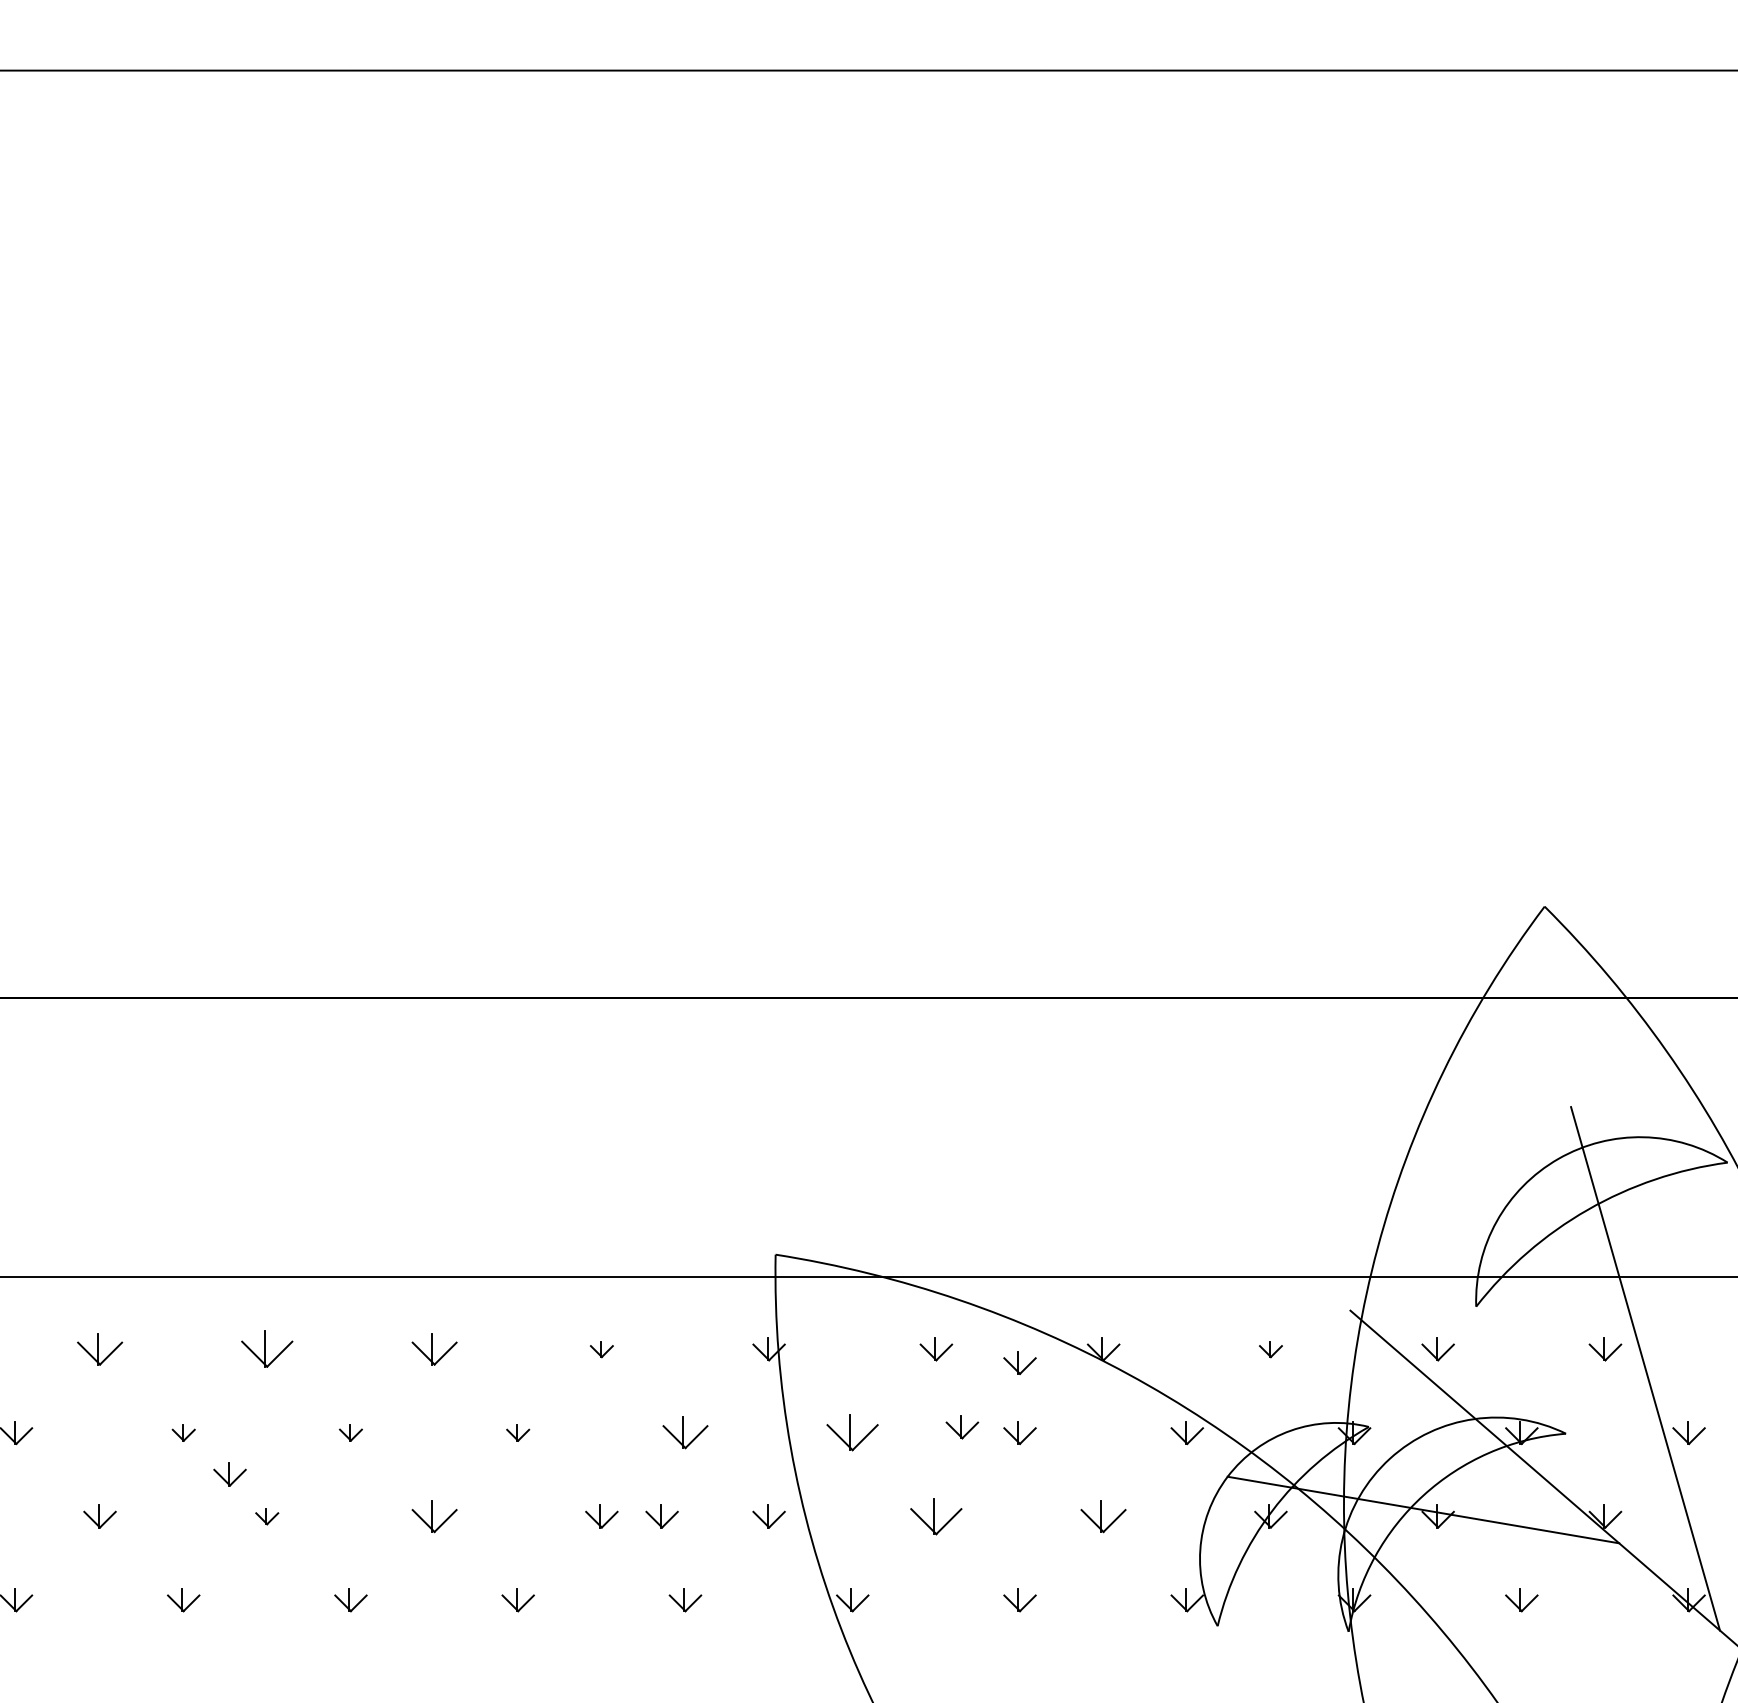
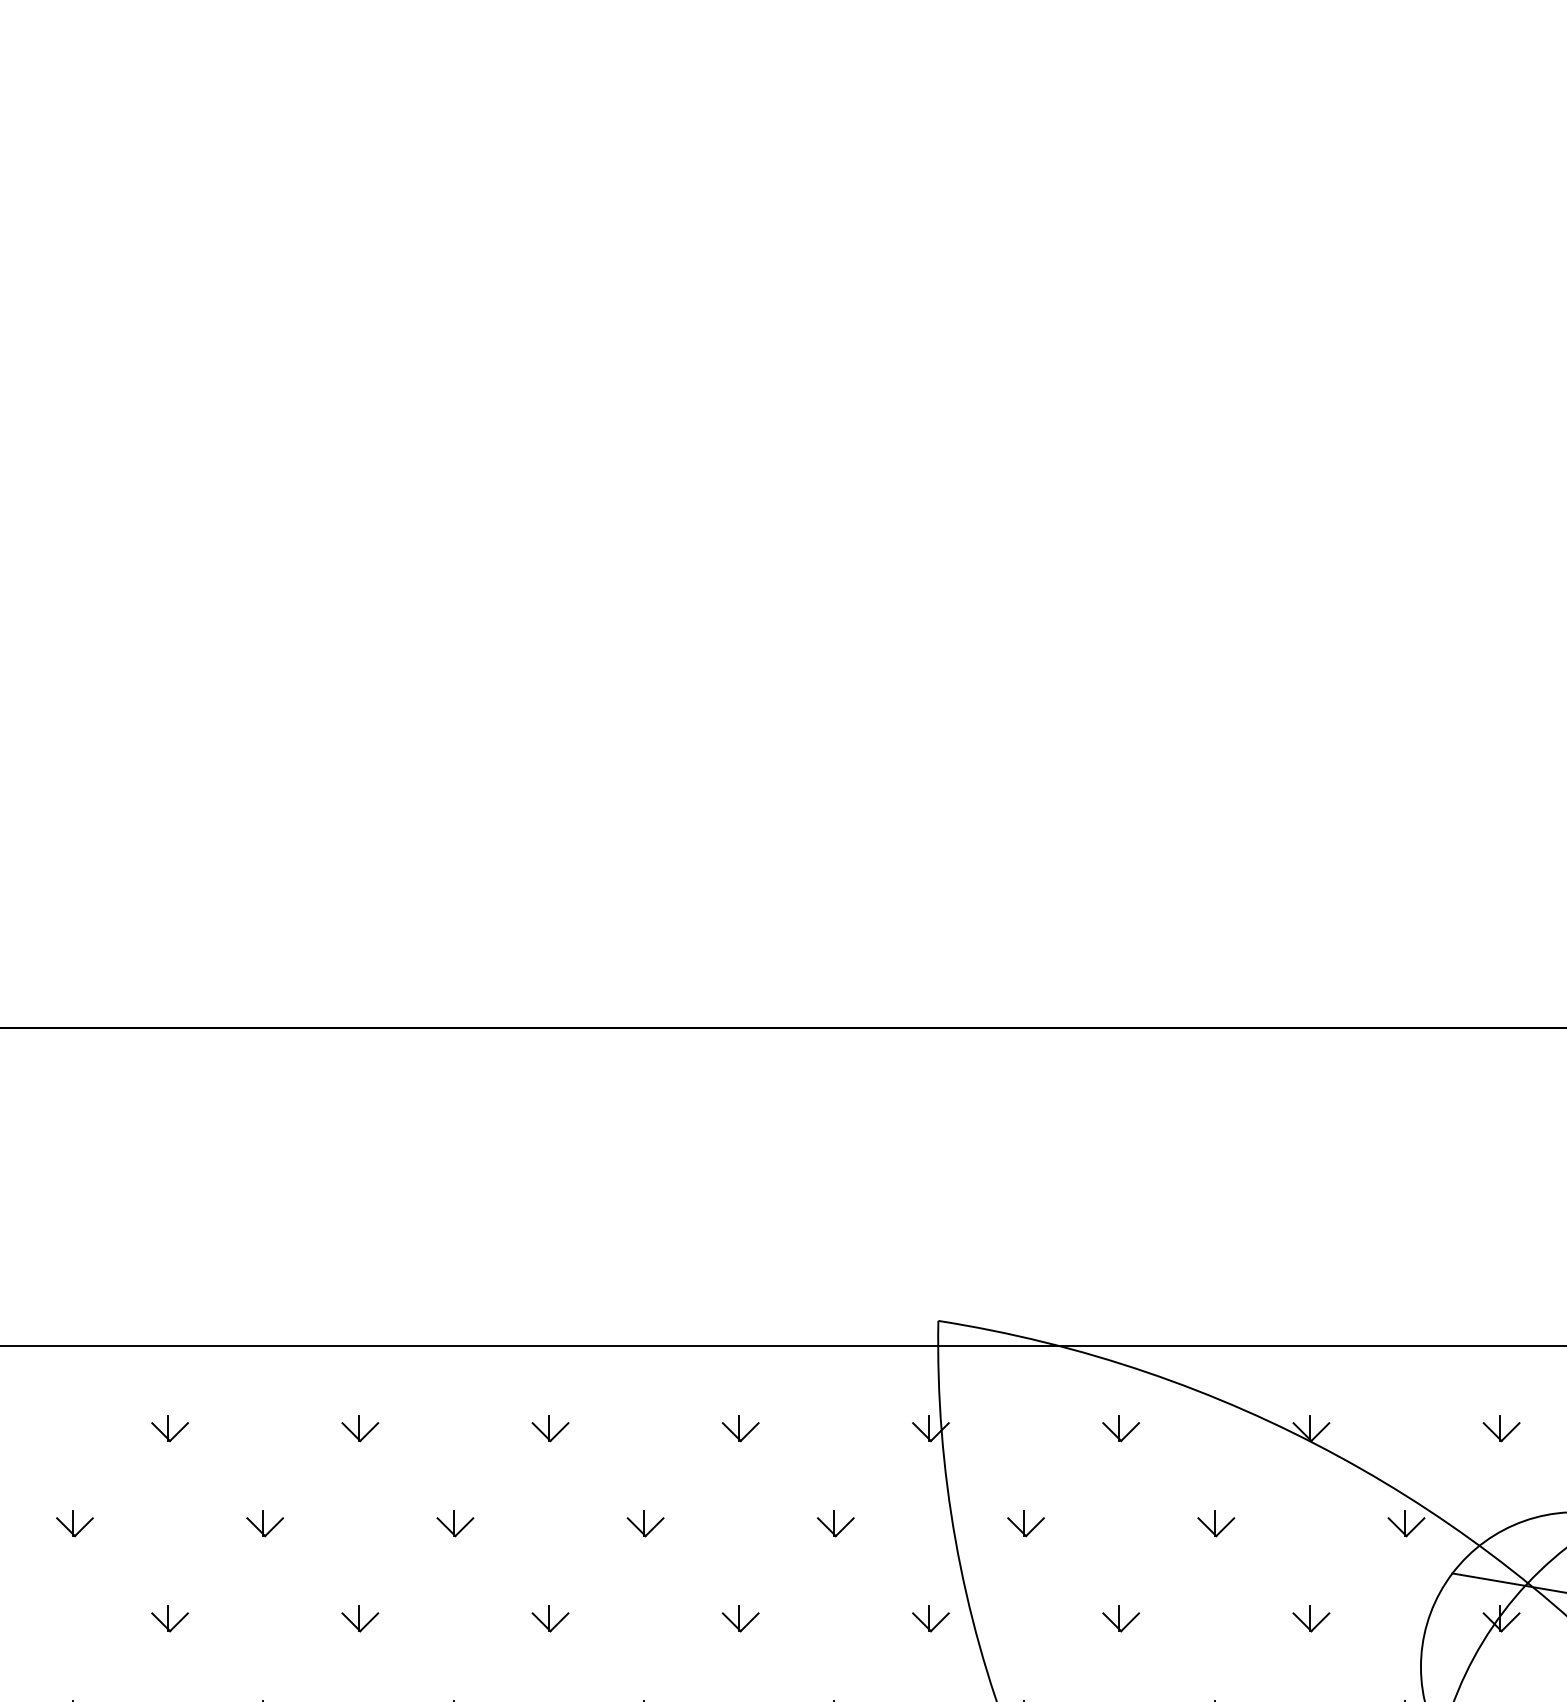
part: (99, 1349) -> (169, 1428), size x0.71
part: (267, 1349) -> (360, 1428), size x0.62
part: (434, 1349) -> (550, 1428), size x0.71
part: (601, 1349) -> (740, 1428), size x1.43
part: (1270, 1349) -> (1501, 1428), size x1.43
part: (1019, 1362) -> (1215, 1443), removed
part: (962, 1427) -> (1150, 1517), removed
part: (350, 1432) -> (454, 1523), size x1.43
part: (183, 1433) -> (264, 1524), size x1.43
part: (517, 1433) -> (644, 1524), size x1.43
part: (685, 1433) -> (835, 1524), size x0.71
part: (852, 1433) -> (1025, 1524), size x0.62
part: (229, 1474) -> (317, 1570), removed
part: (266, 1516) -> (359, 1618), size x1.43
part: (434, 1516) -> (550, 1618), size x0.71
part: (661, 1516) -> (808, 1618), removed
part: (936, 1516) -> (1121, 1618), size x0.62
part: (1103, 1516) -> (1311, 1618), size x0.71

